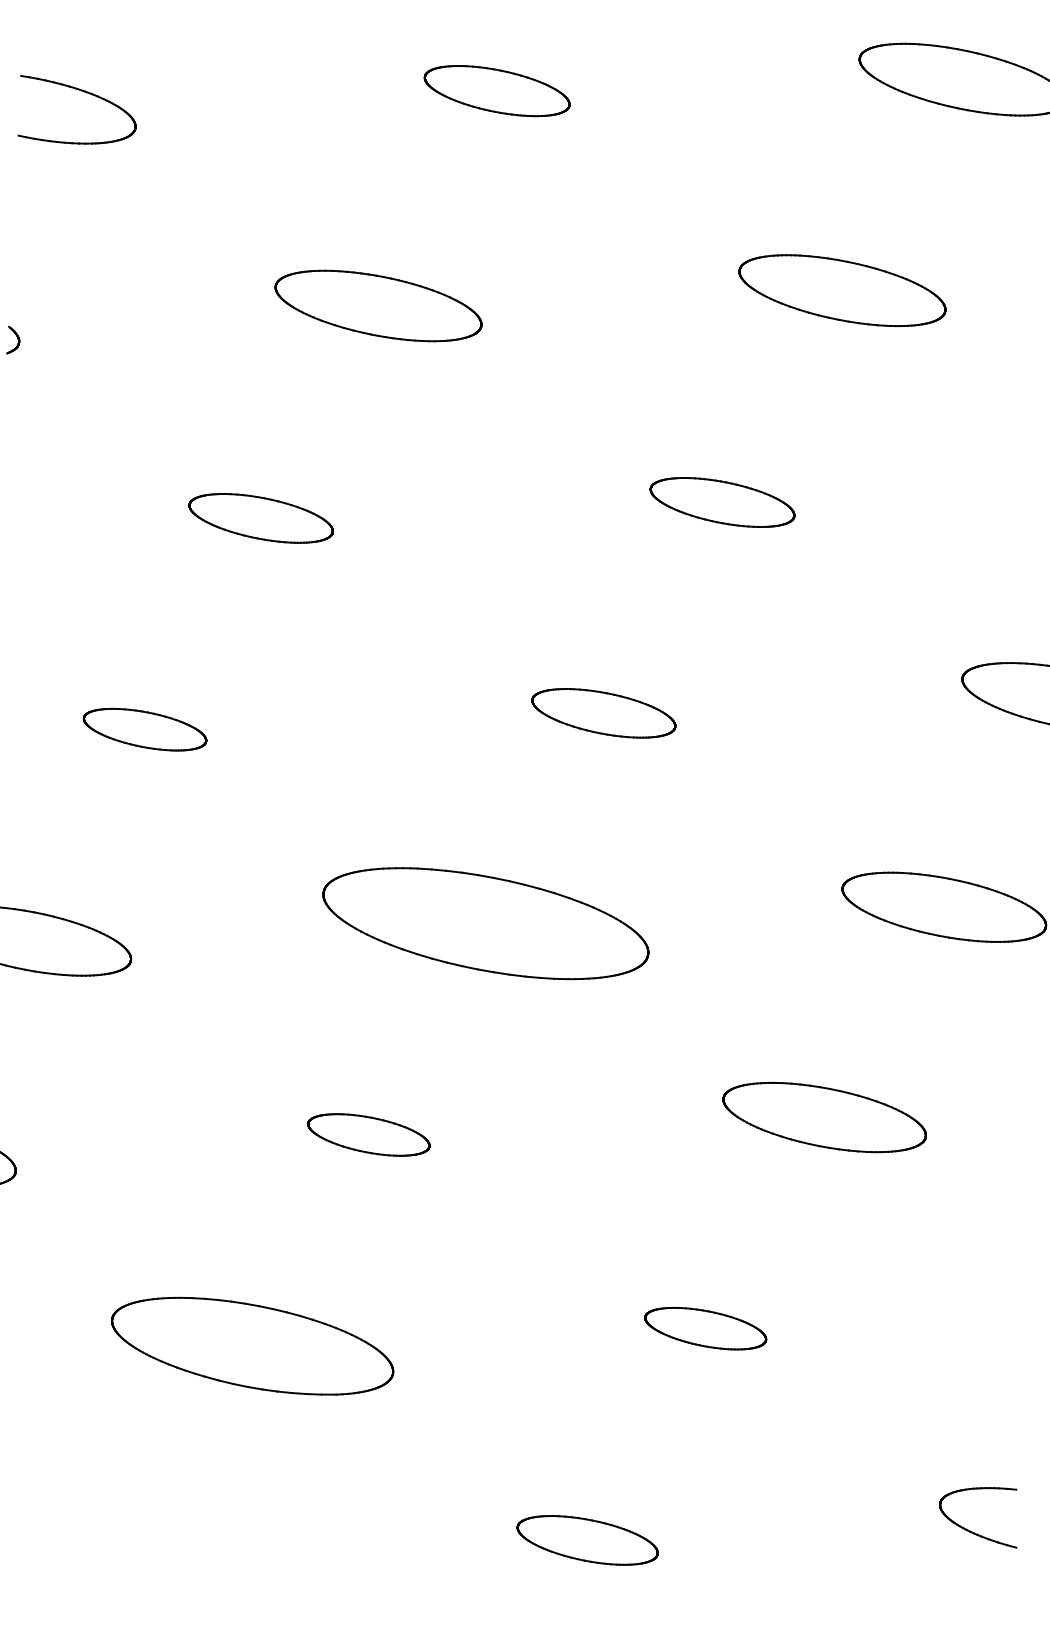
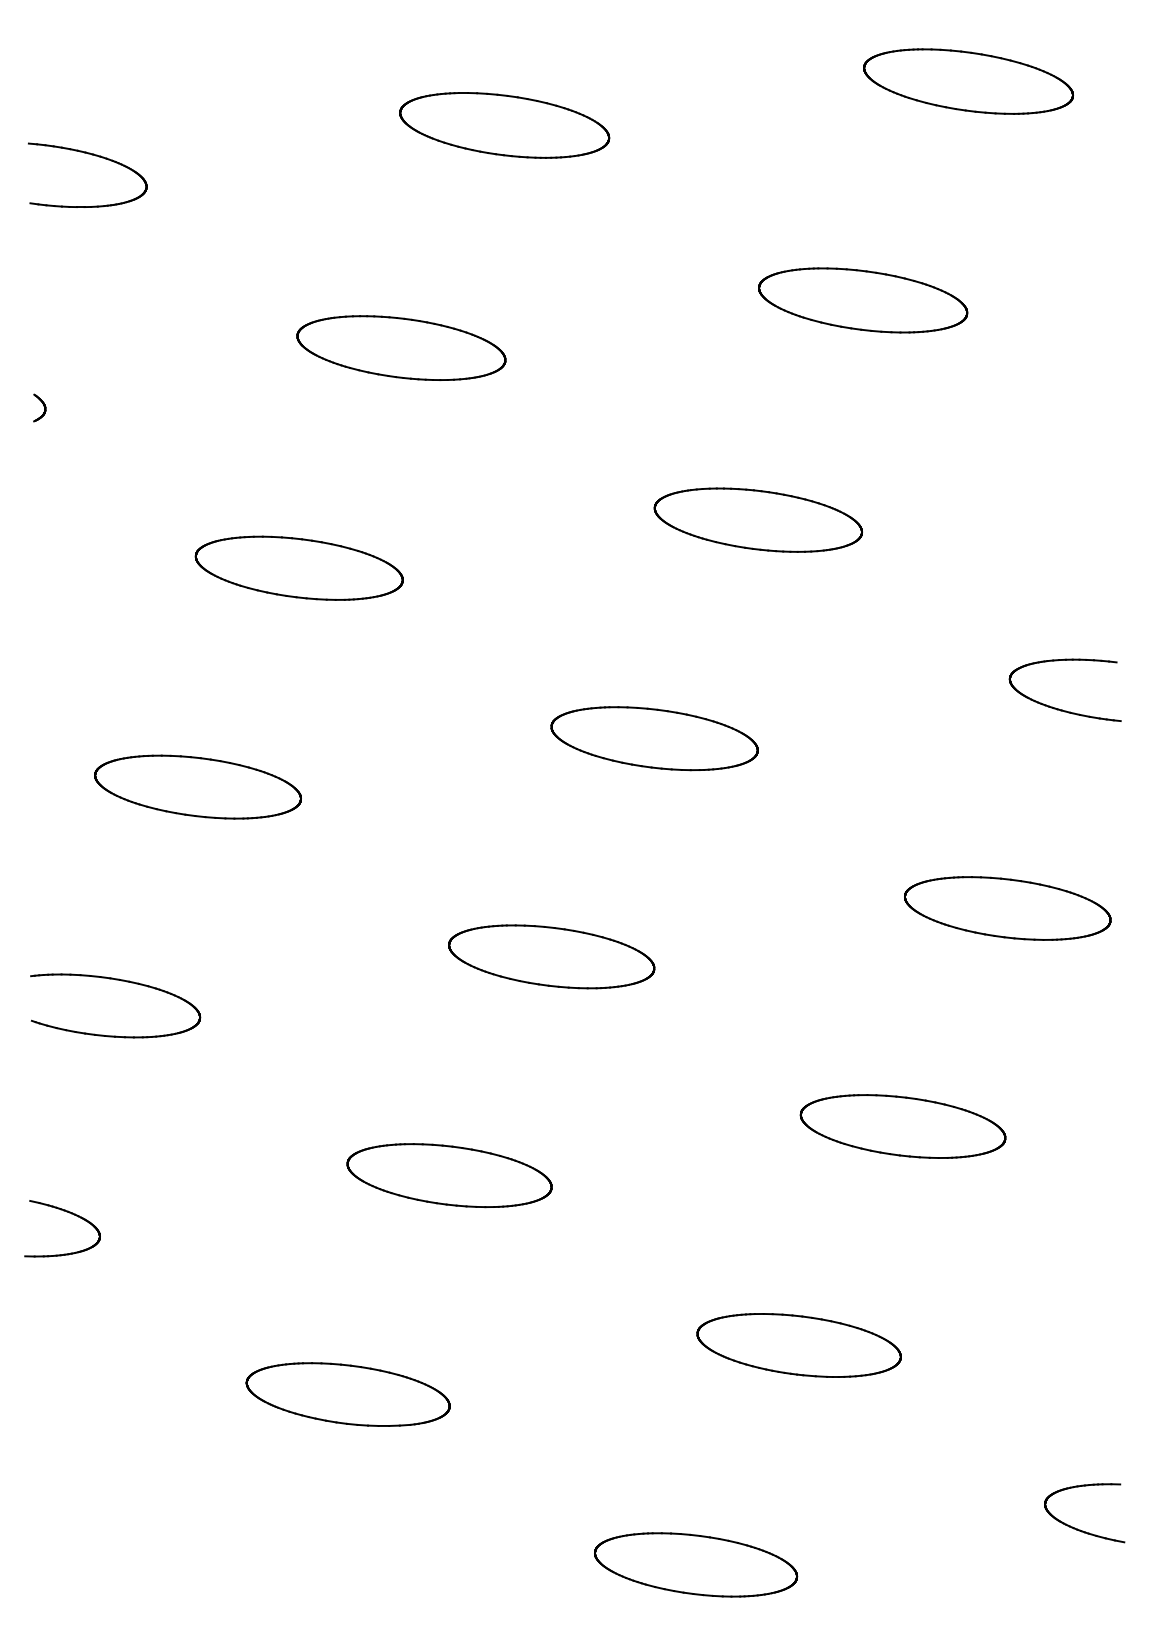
part: (496, 91) -> (504, 125), size x1.43
part: (721, 501) -> (757, 519), size x1.43
part: (260, 517) -> (298, 567), size x1.43
part: (603, 713) -> (654, 738), size x1.43
part: (144, 729) -> (197, 786), size x1.67
part: (485, 923) -> (551, 956), size x0.62
part: (368, 1134) -> (449, 1175), size x1.67
part: (705, 1328) -> (798, 1345), size x1.67
part: (251, 1346) -> (347, 1394), size x0.71
part: (588, 1540) -> (696, 1564), size x1.43

